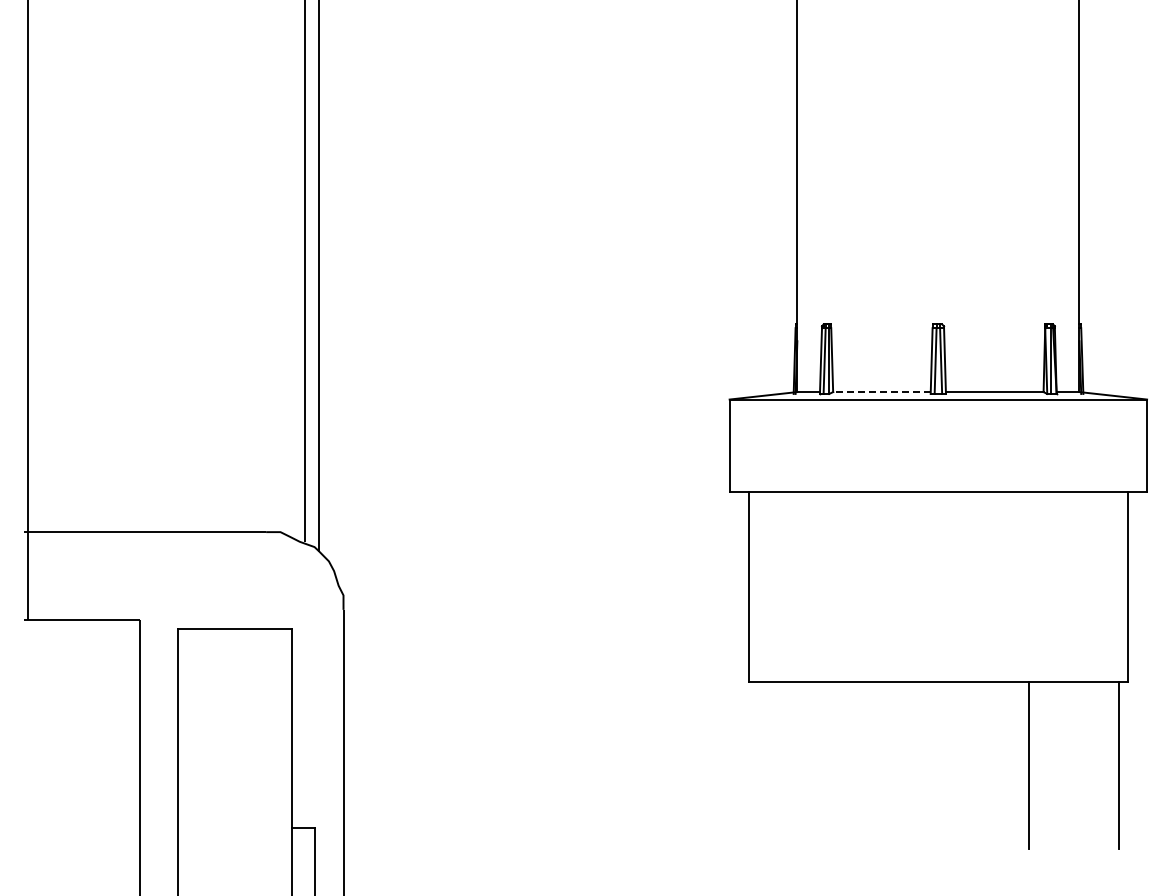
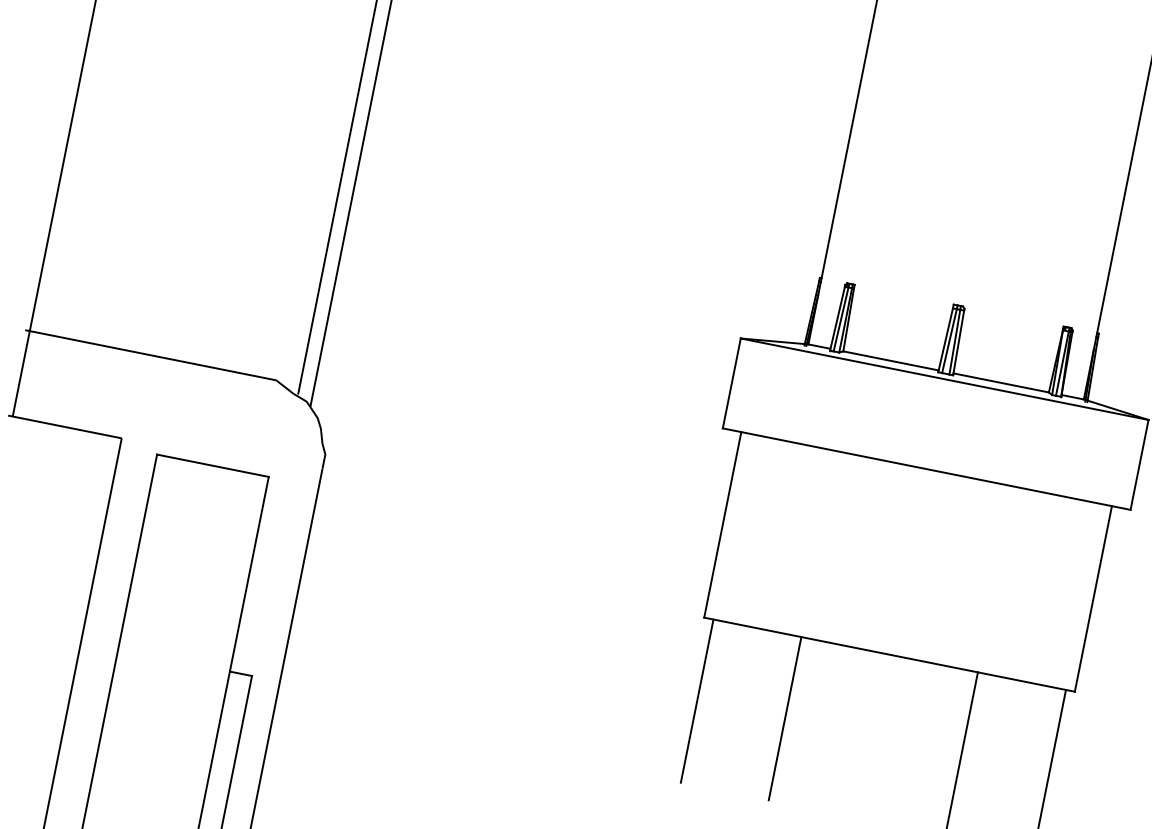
line: (881, 392) -> (890, 361), dashed -> solid
line: (758, 764) -> (697, 700), added
line: (848, 764) -> (785, 718), added

